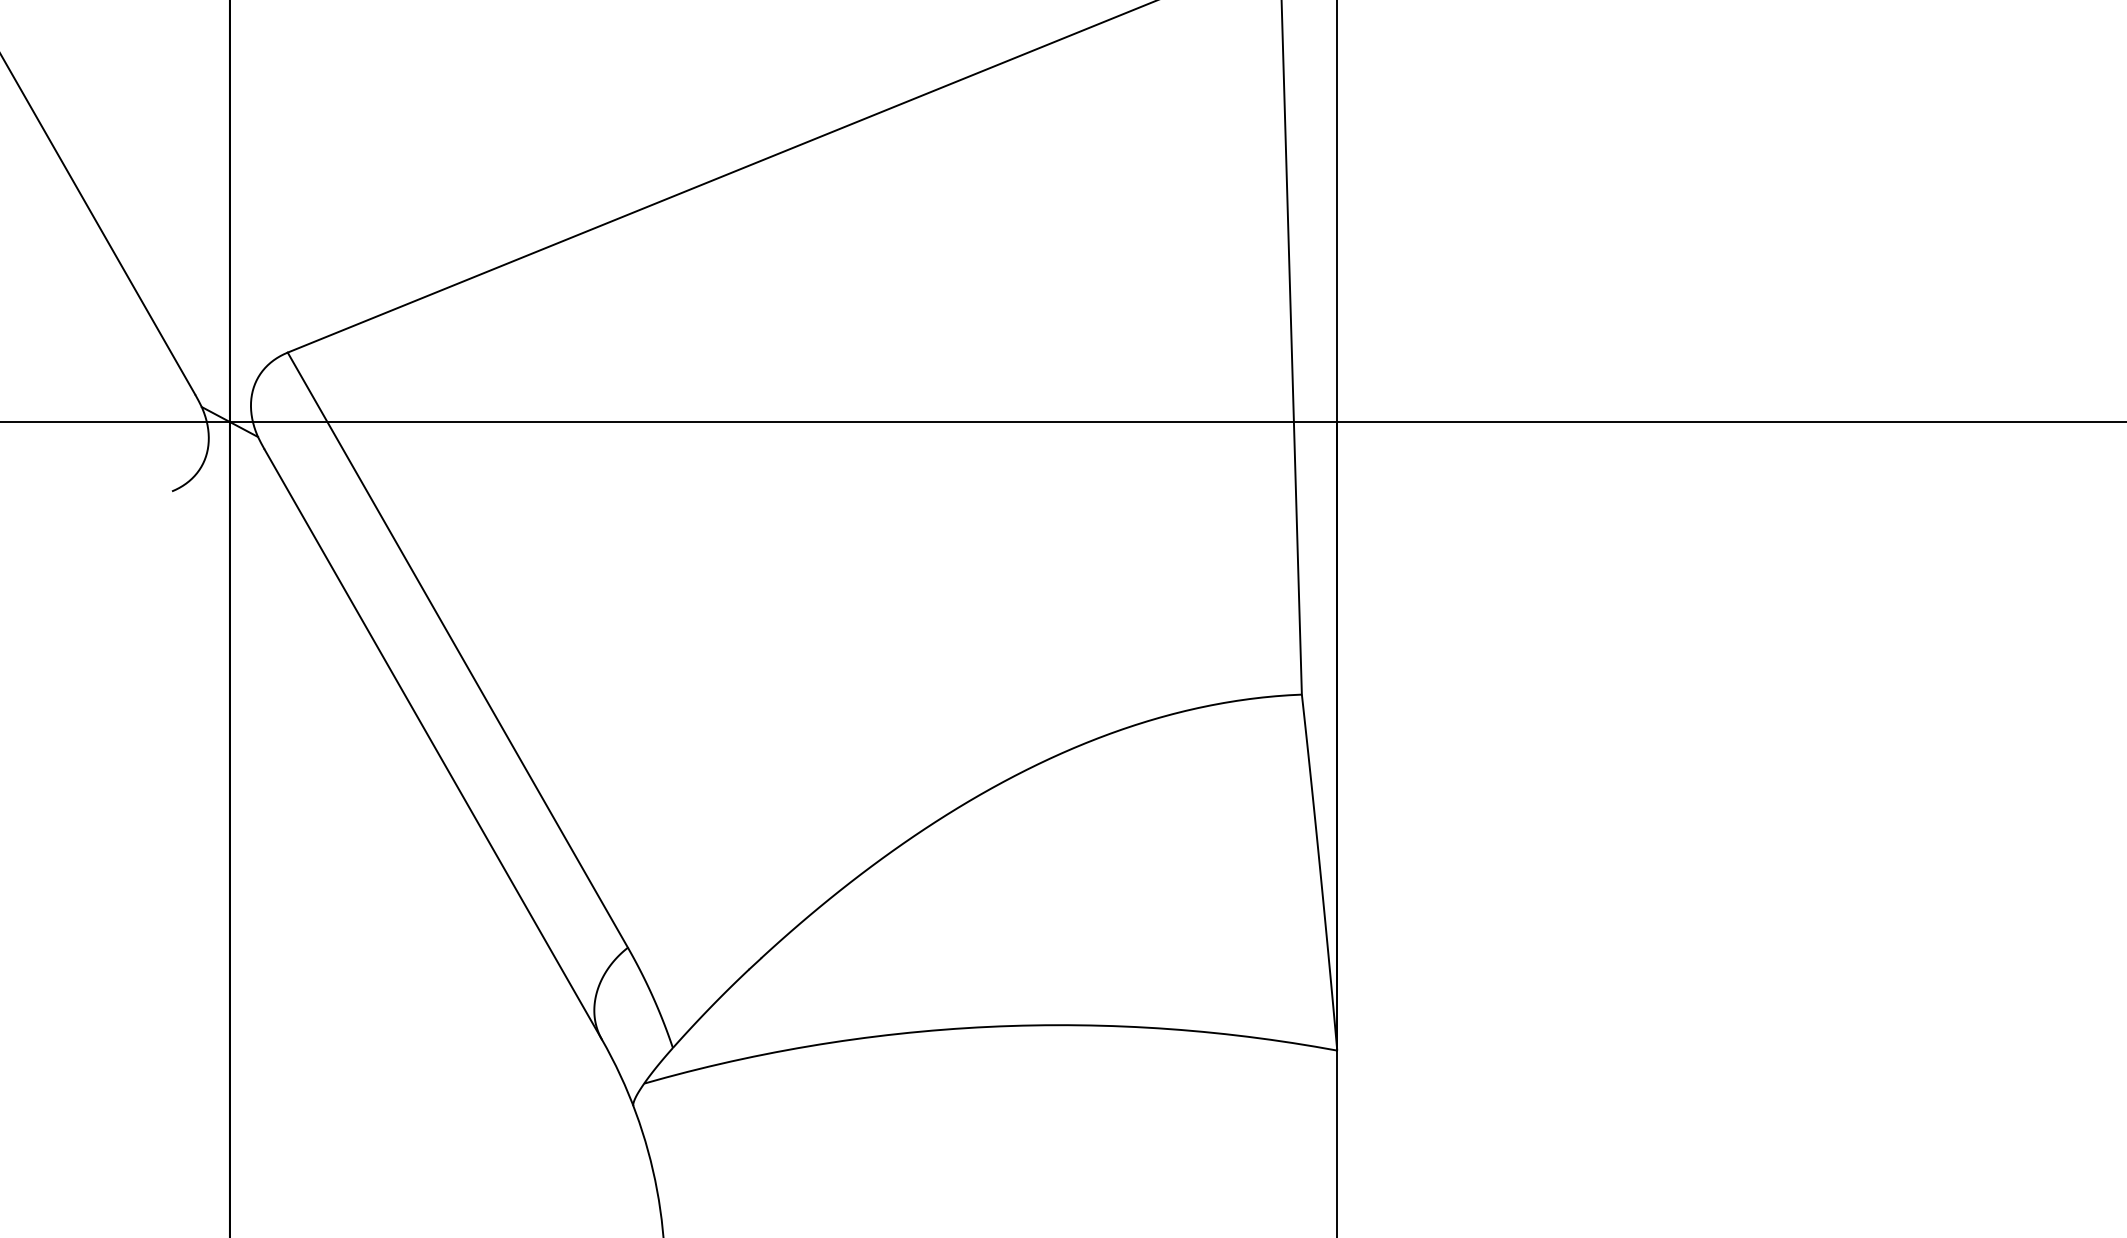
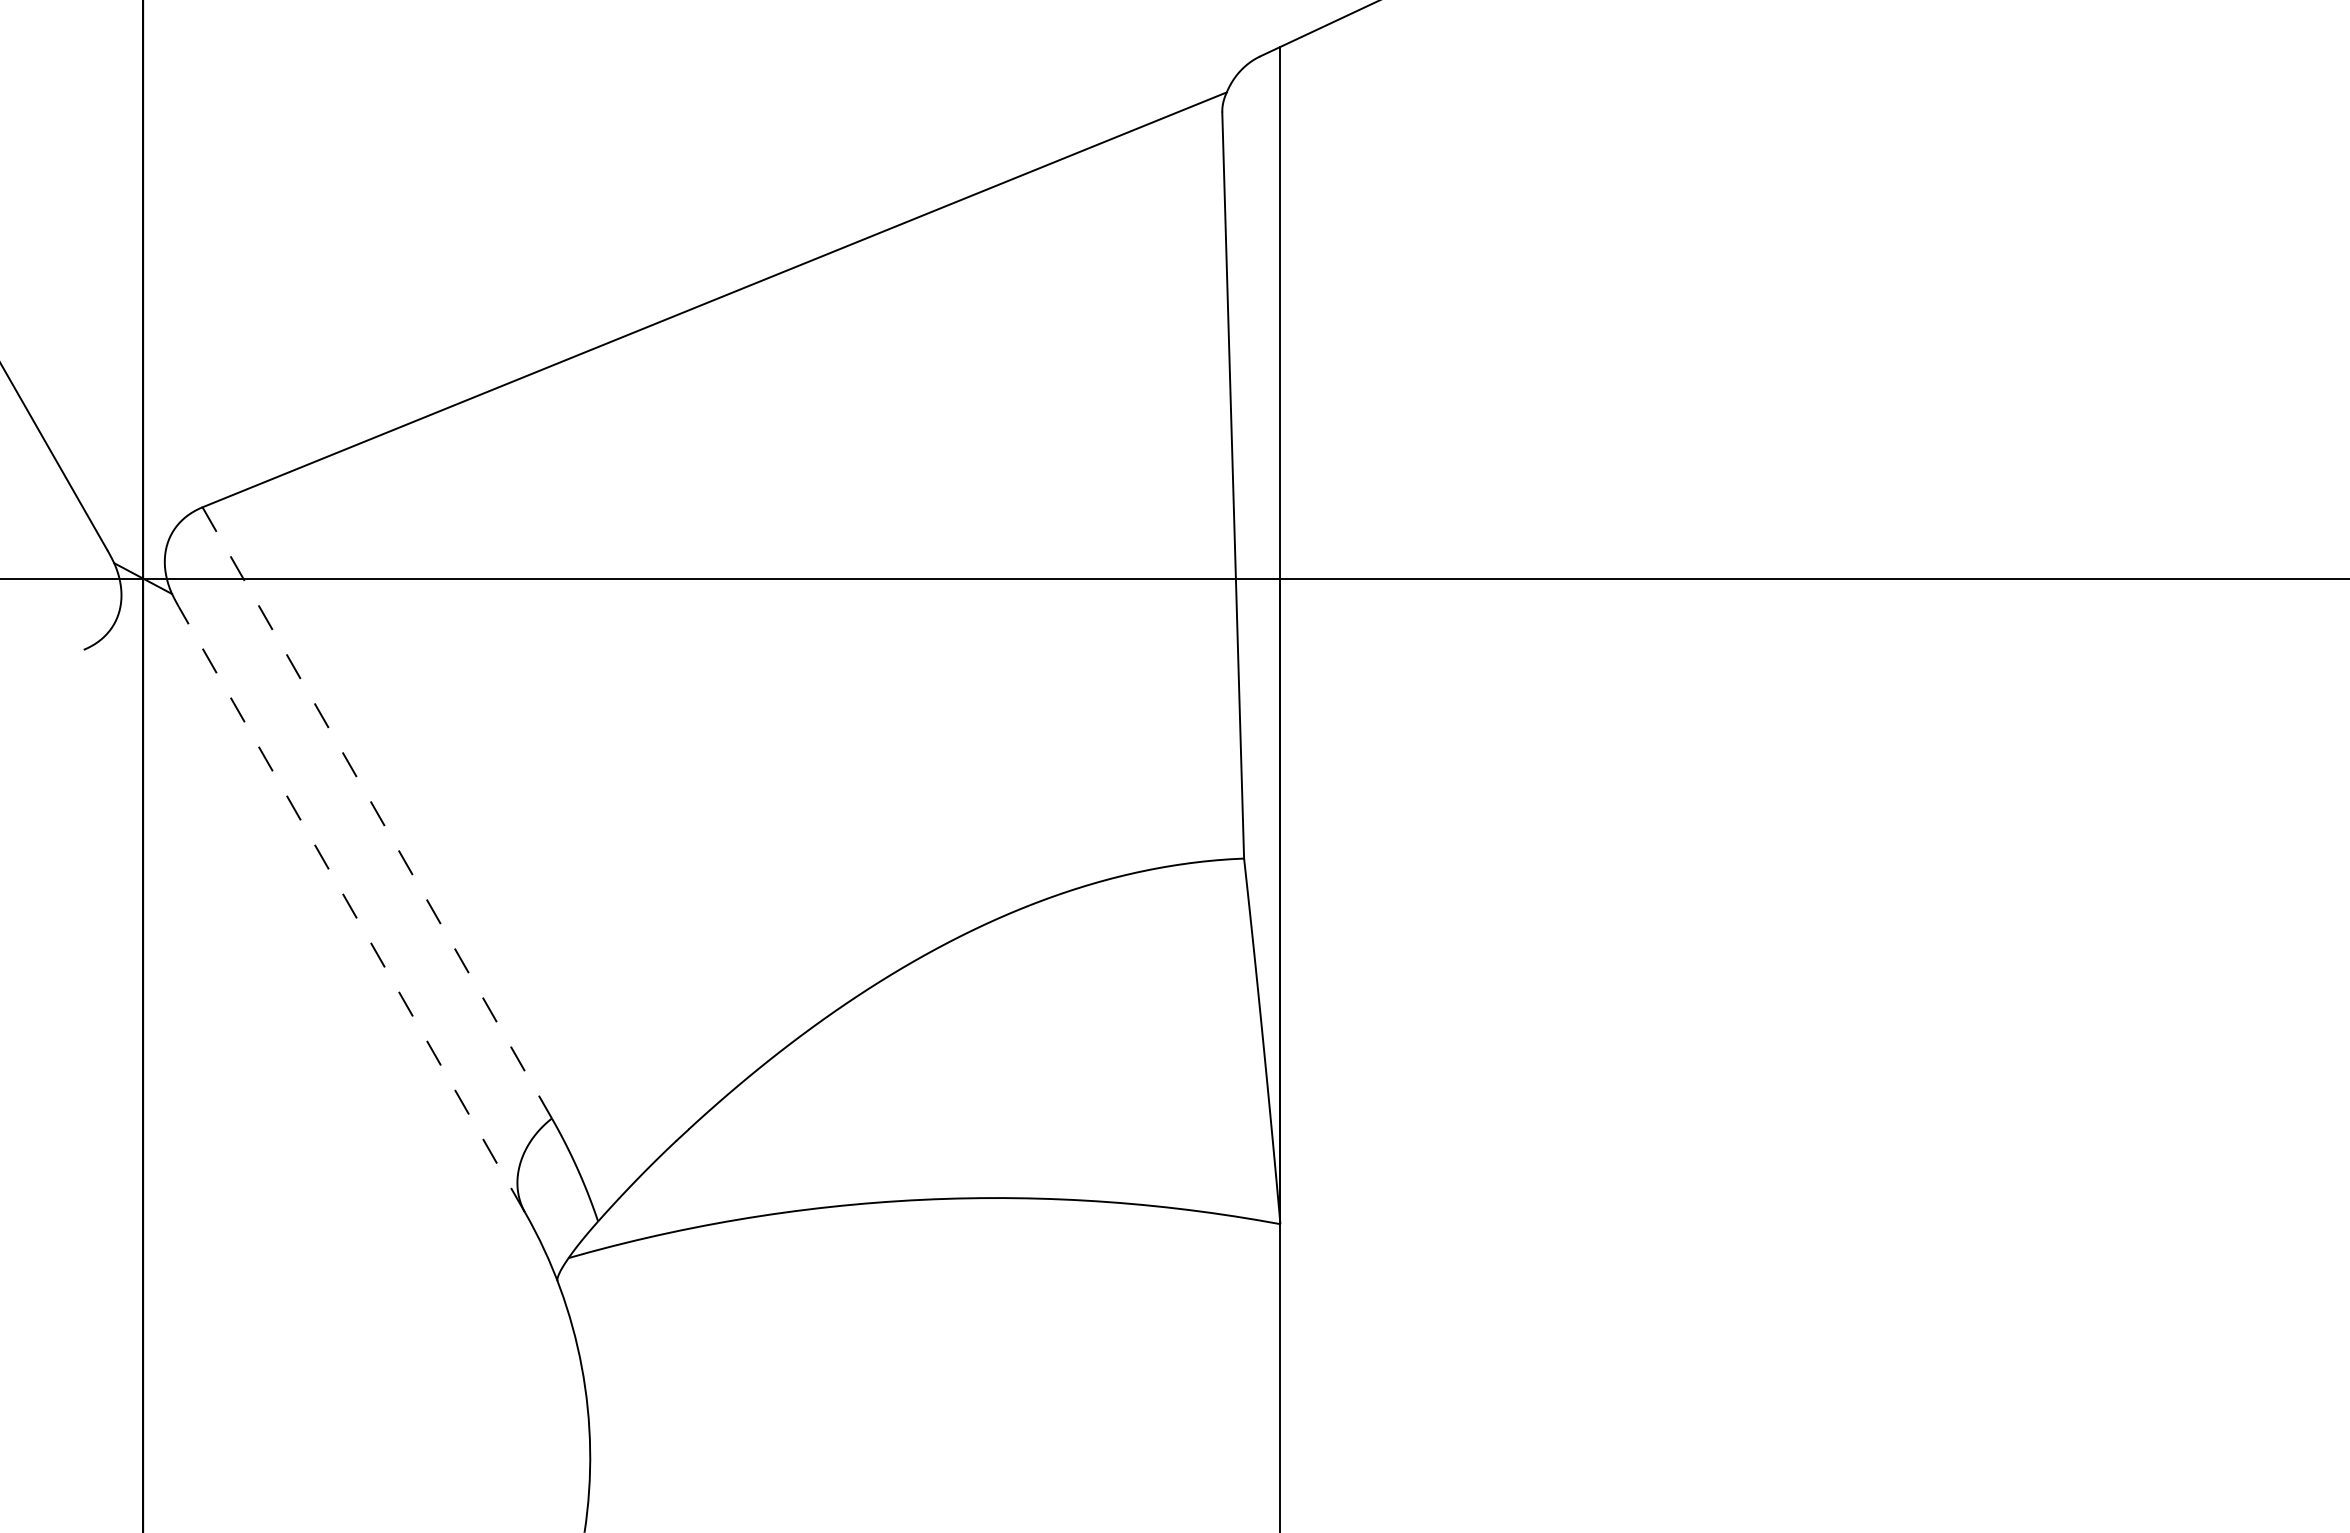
line: (458, 649) -> (377, 812), solid -> dashed
line: (433, 744) -> (352, 909), solid -> dashed

